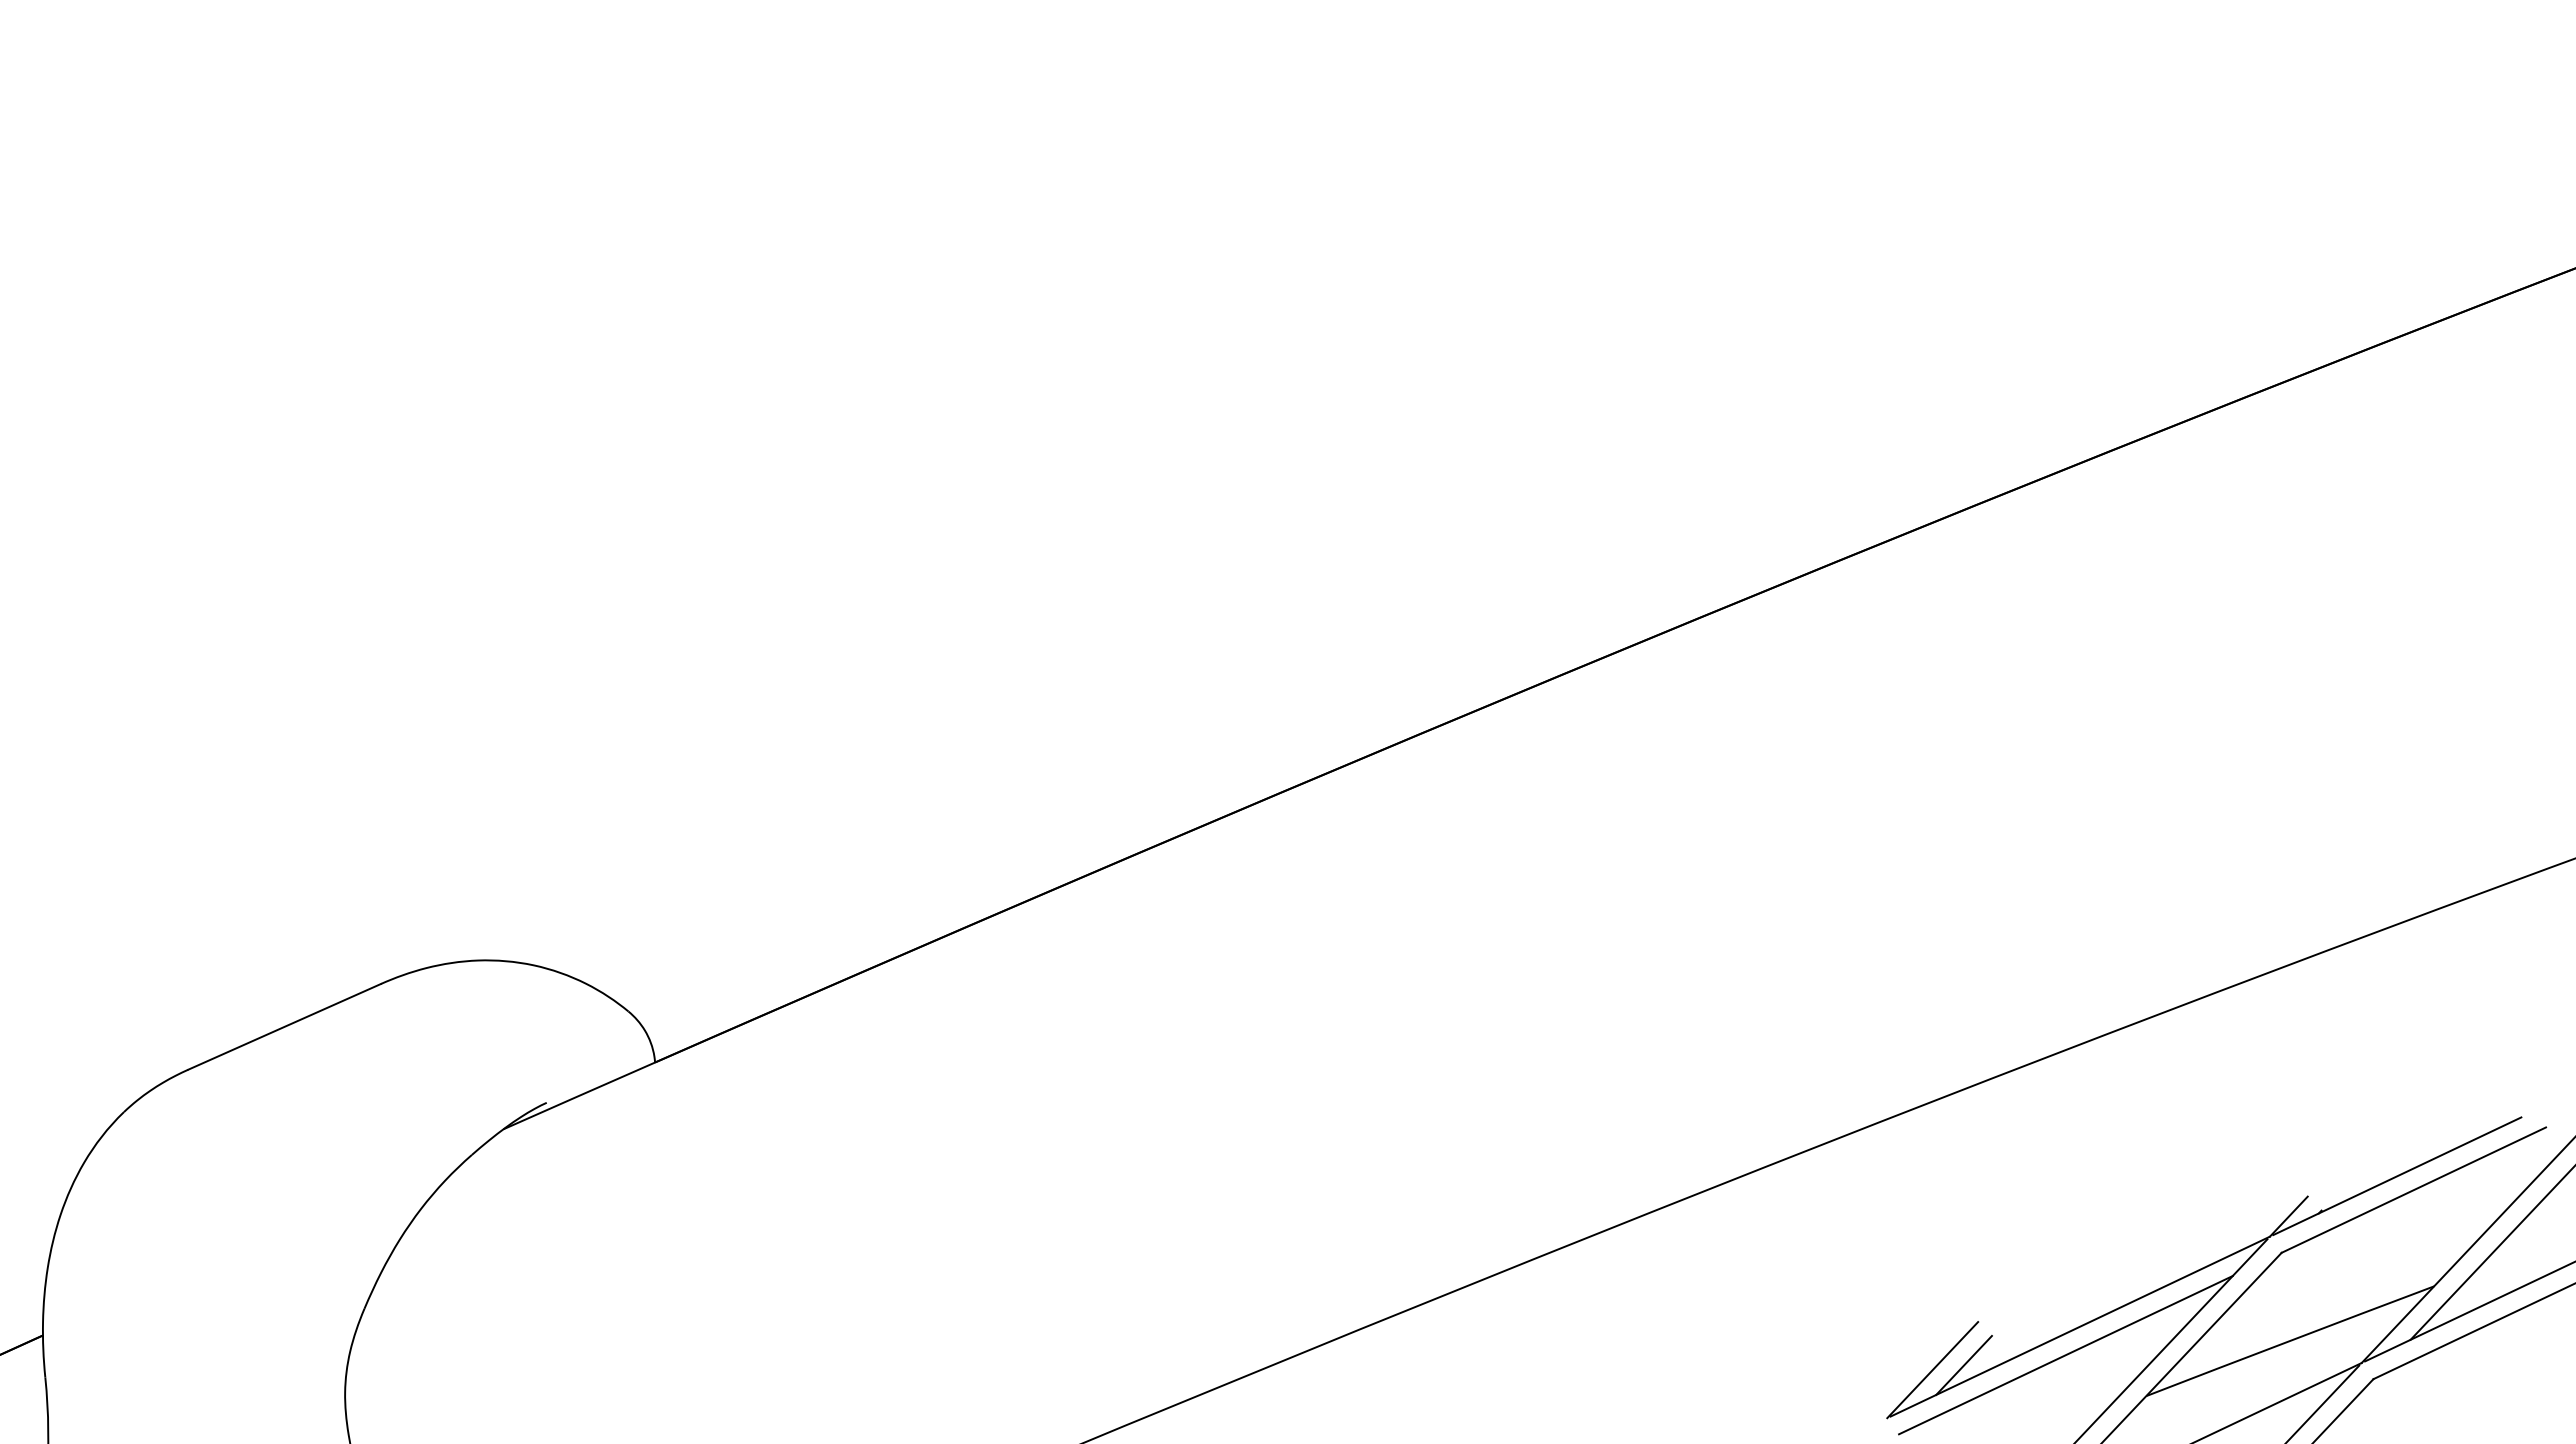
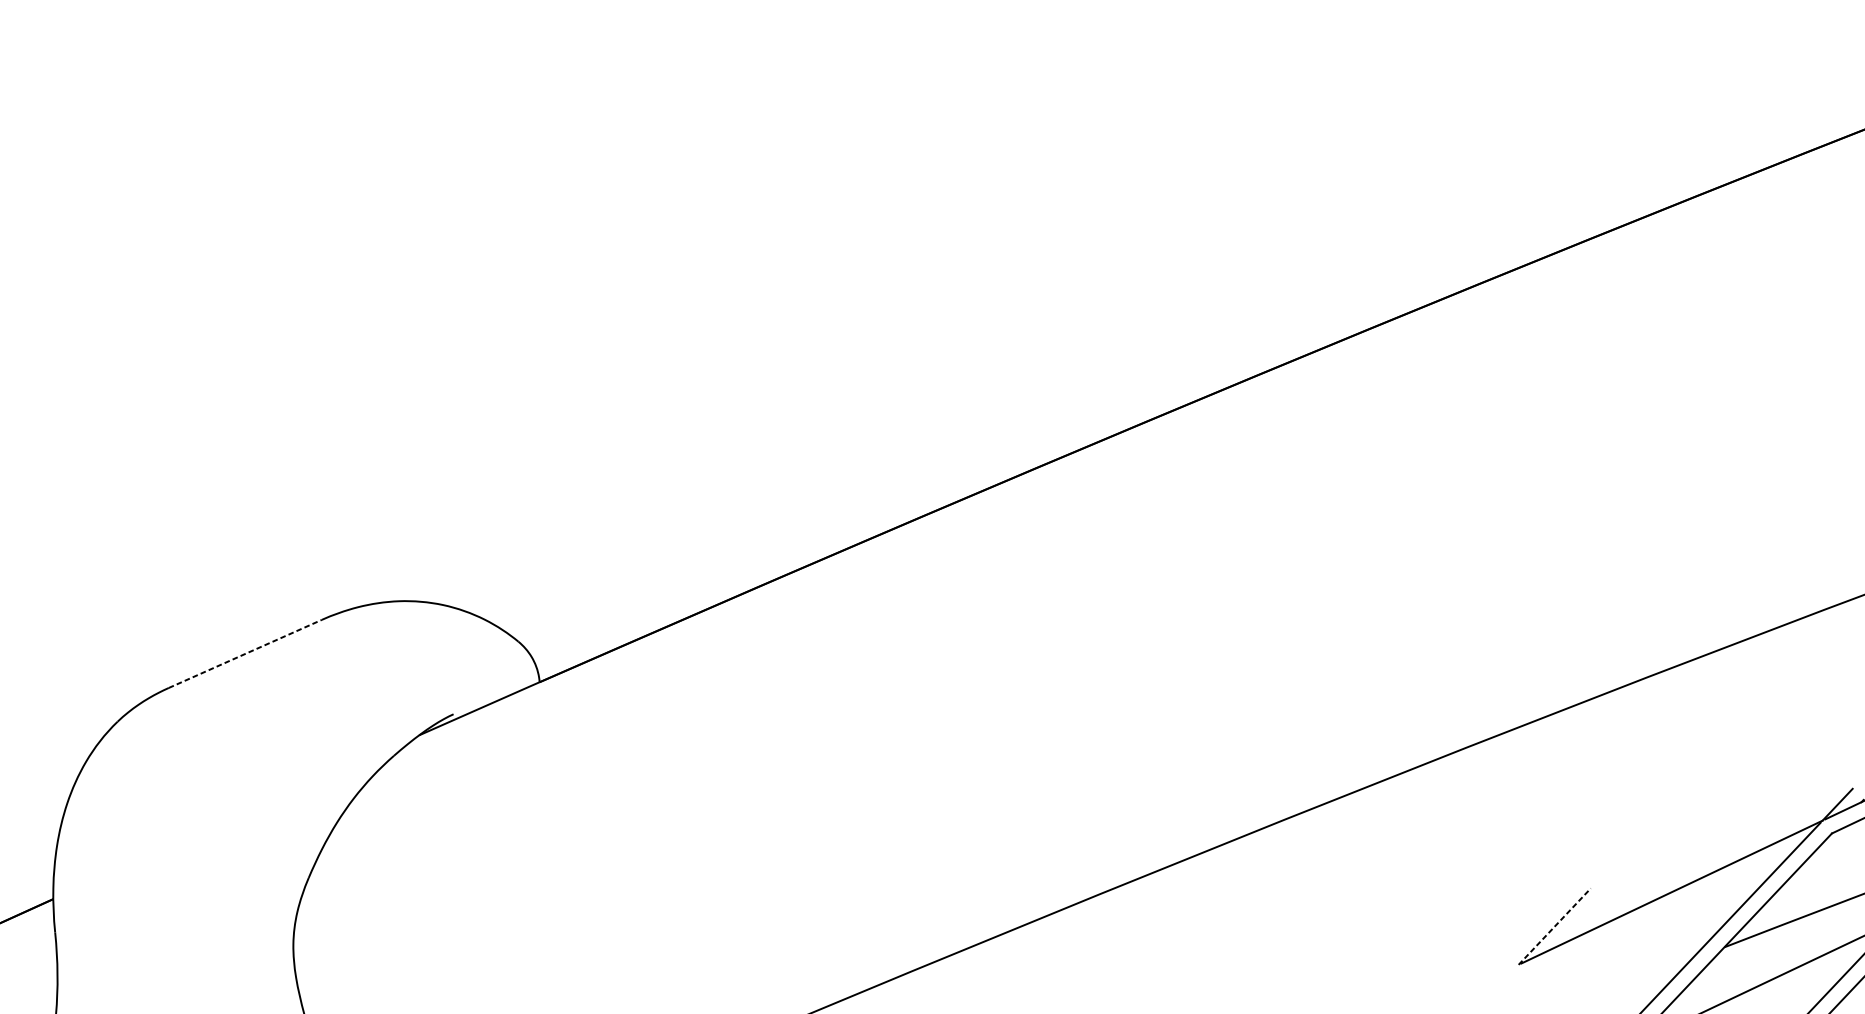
line: (285, 1026) -> (246, 653), solid -> dashed
line: (2065, 1355) -> (1660, 915), removed
line: (1963, 1364) -> (1579, 922), removed
line: (1933, 1369) -> (1555, 926), solid -> dashed

